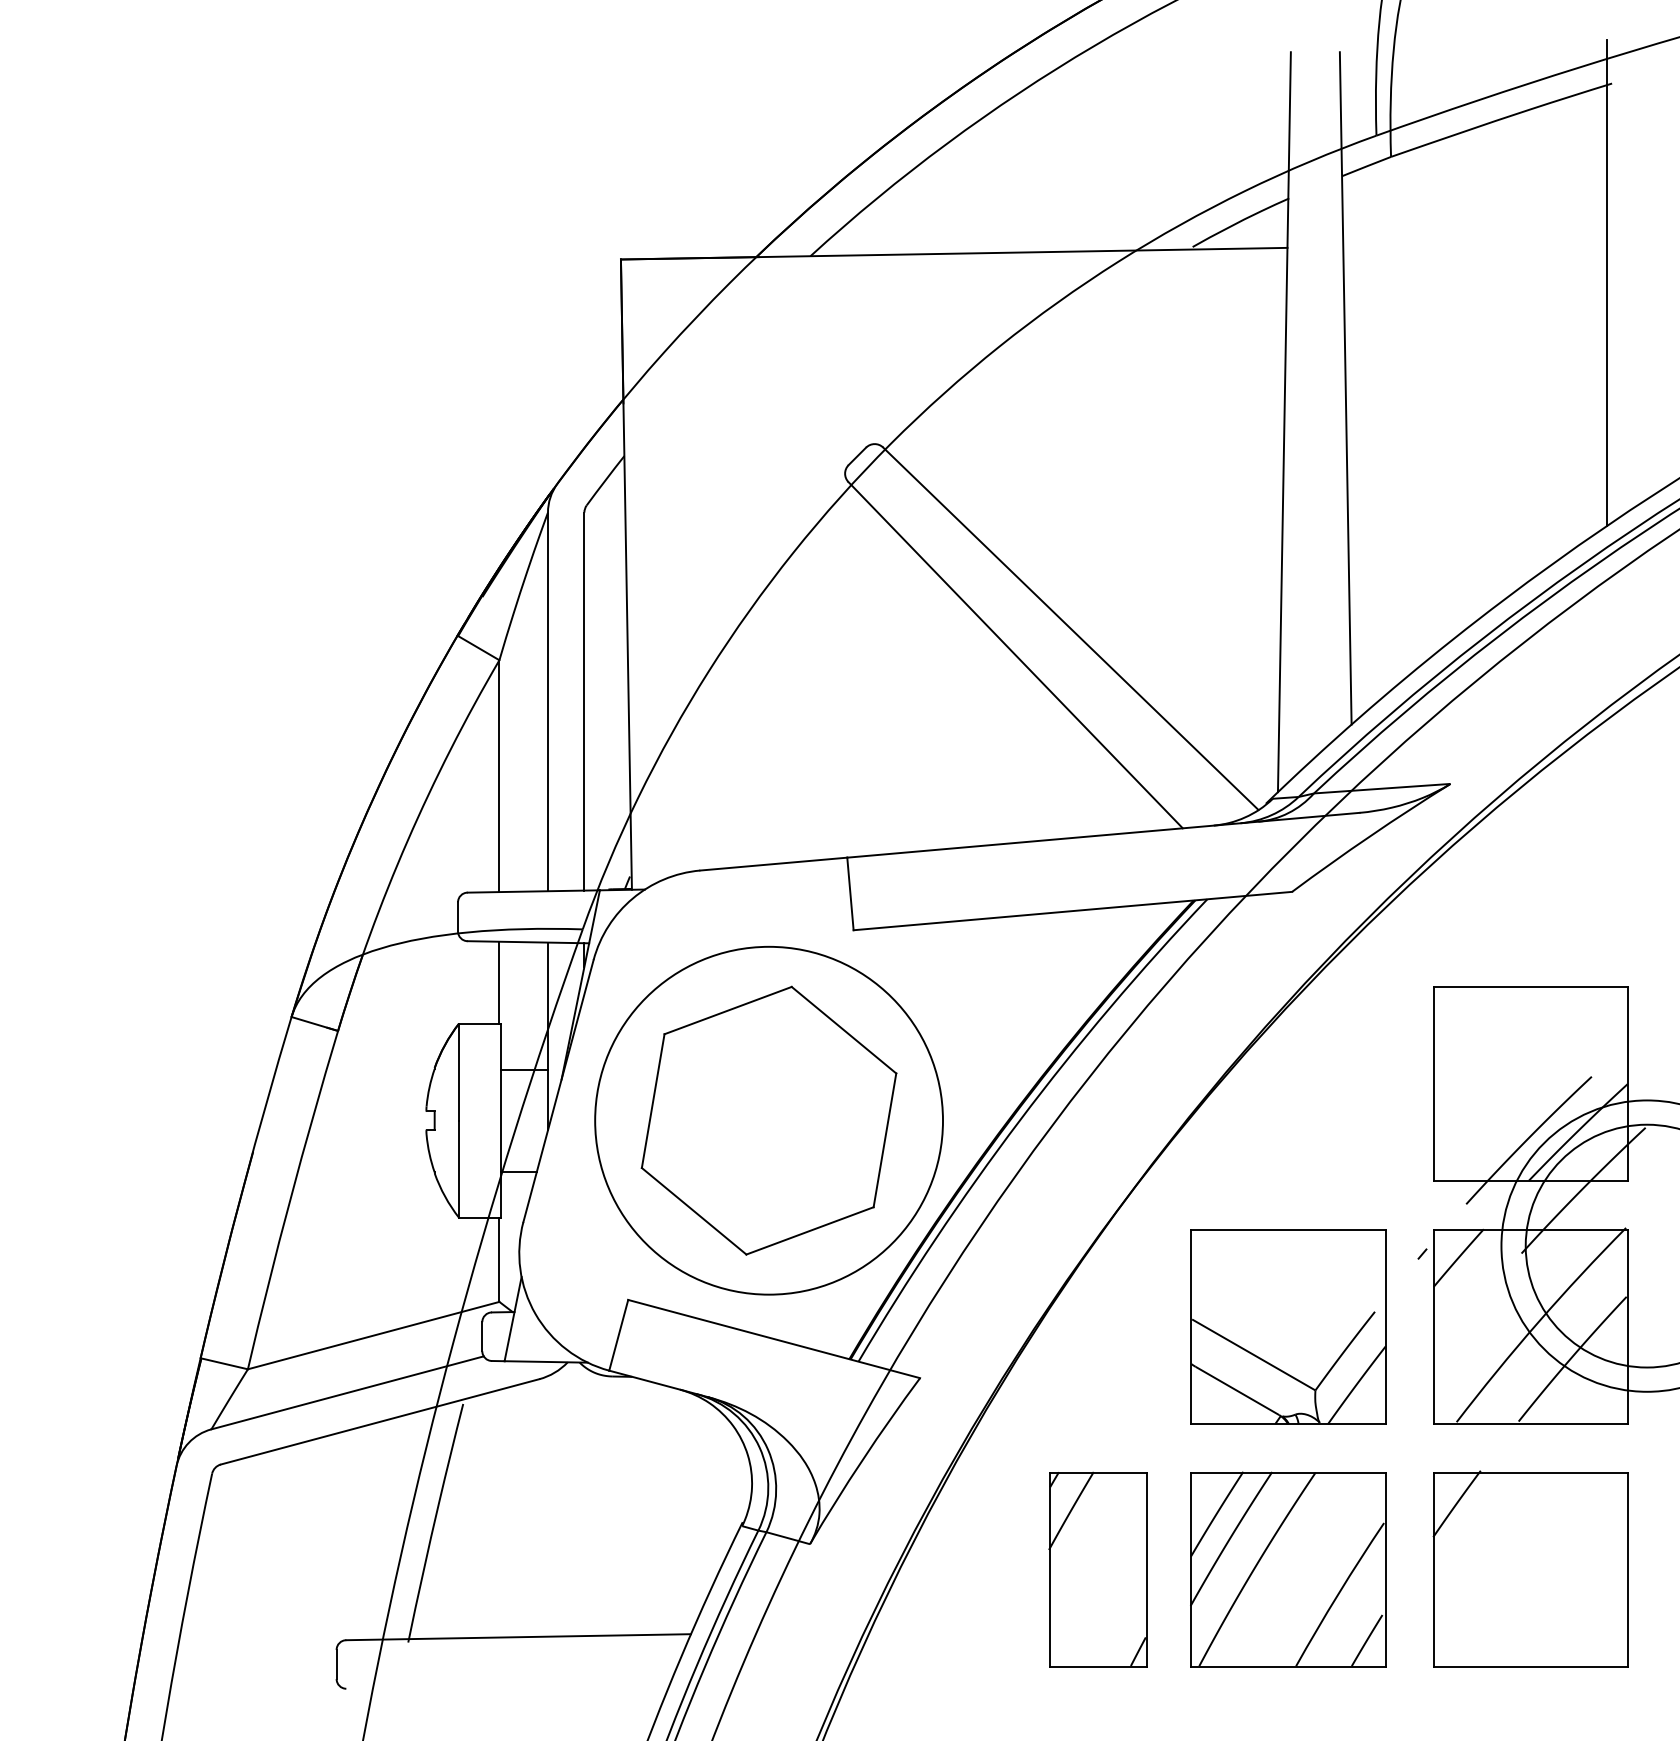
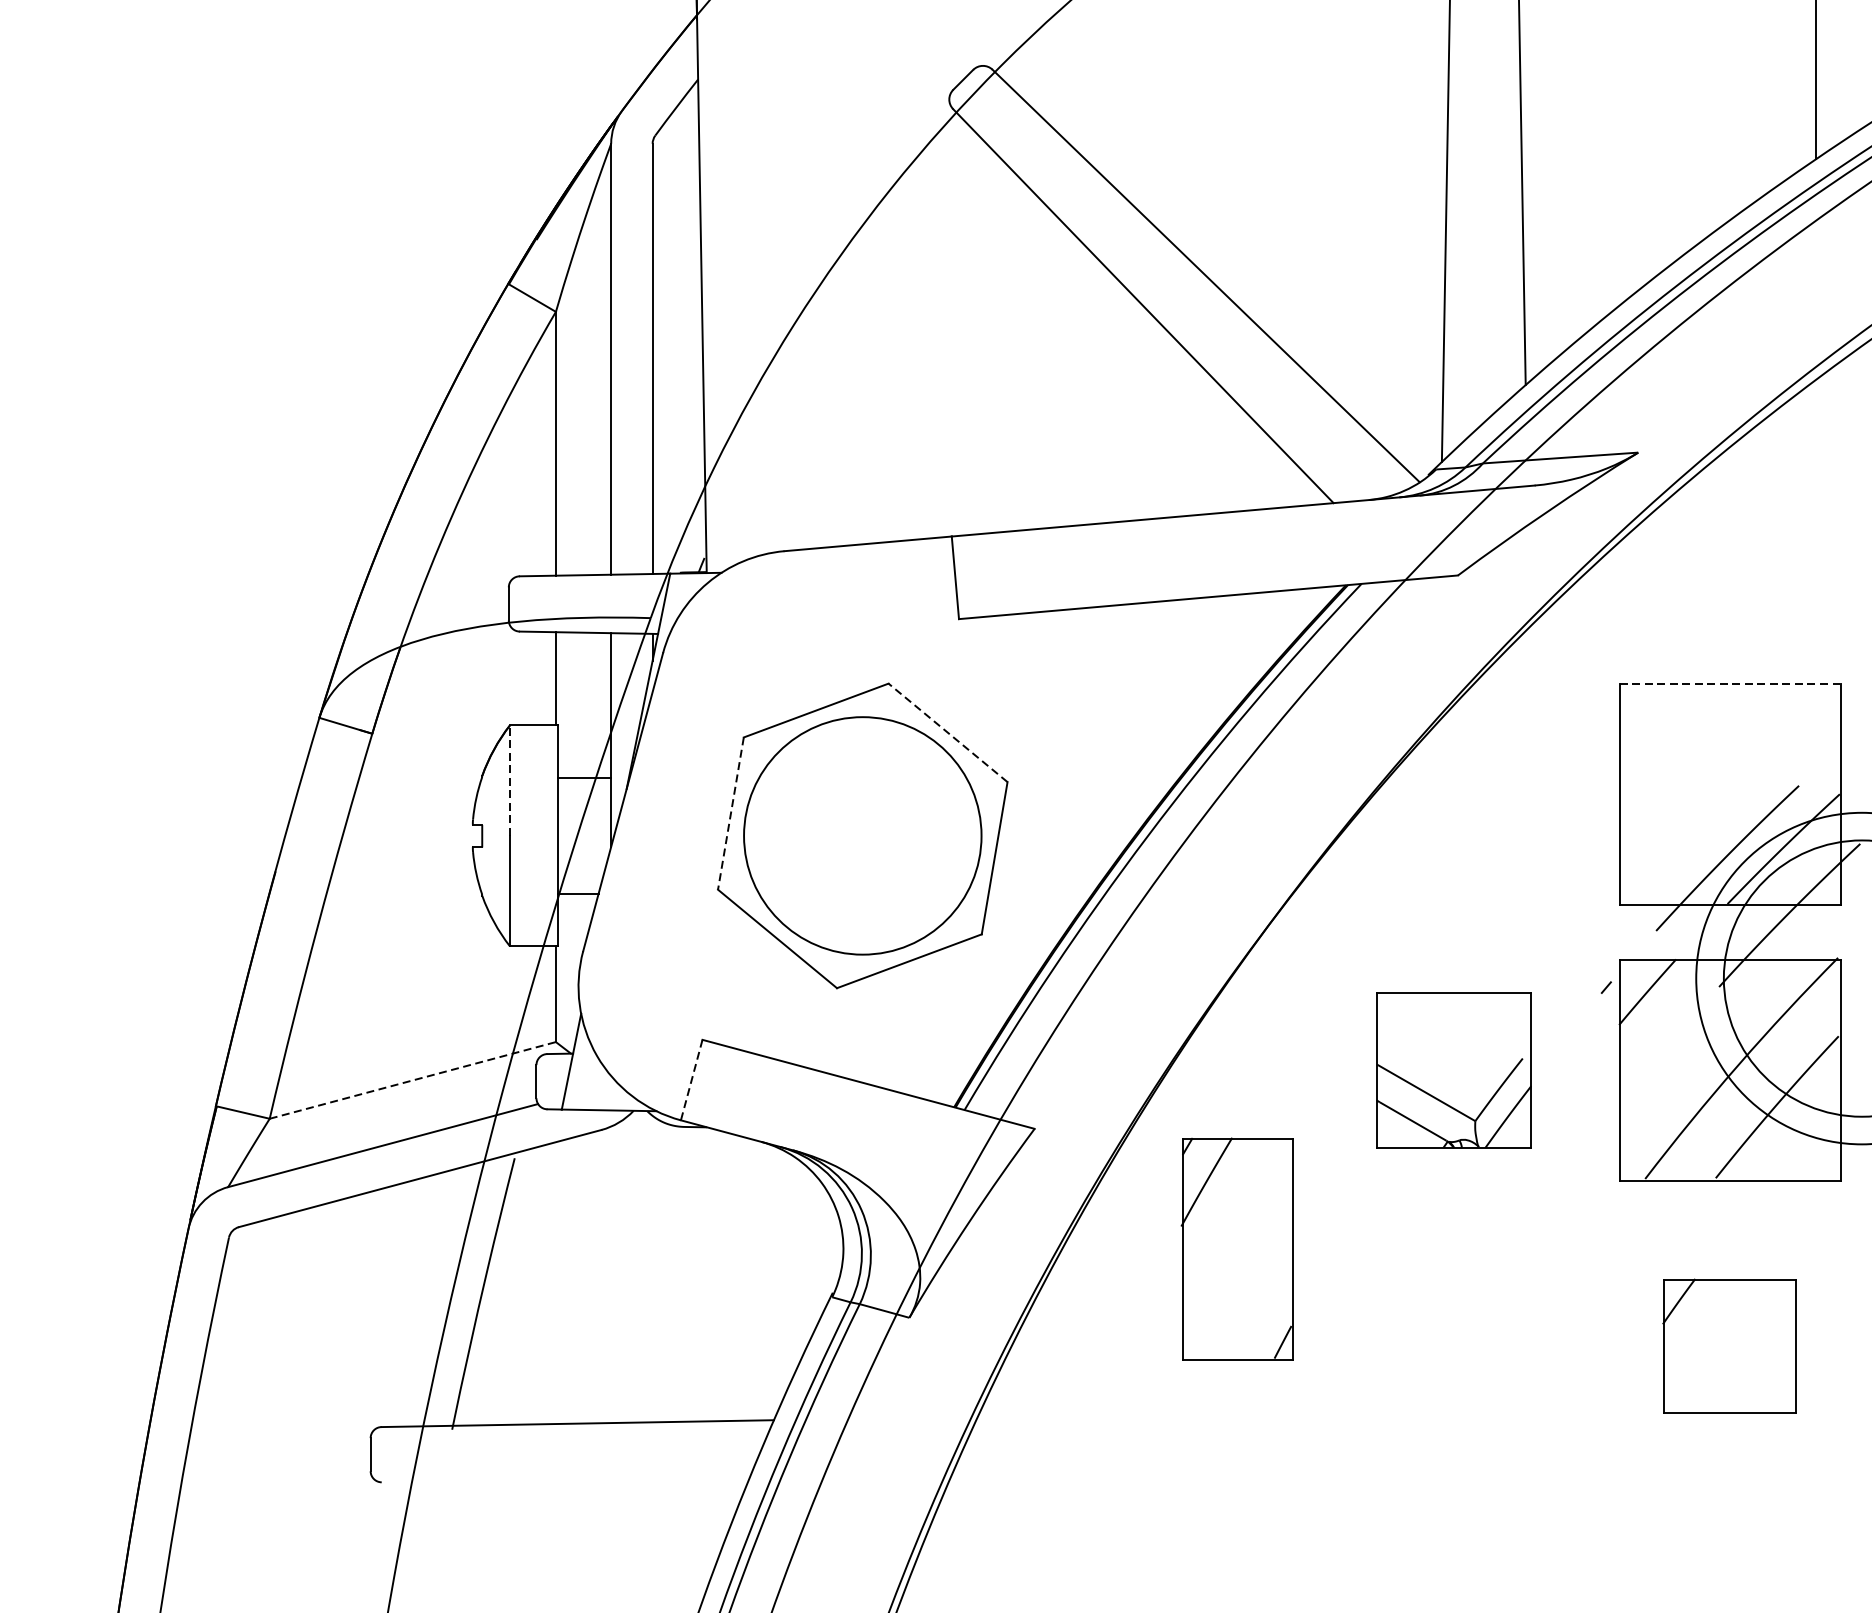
line: (1531, 987) -> (1730, 684), solid -> dashed
line: (844, 1030) -> (948, 733), solid -> dashed
line: (459, 1072) -> (510, 781), solid -> dashed
line: (653, 1101) -> (731, 814), solid -> dashed
circle: (769, 1120) -> (863, 835), size x0.6
part: (1288, 1326) -> (1453, 1070), size x0.7
line: (374, 1335) -> (413, 1080), solid -> dashed
line: (618, 1335) -> (691, 1080), solid -> dashed
part: (1530, 1568) -> (1729, 1345), size x0.6
part: (1097, 1569) -> (1236, 1248), moved
part: (1288, 1569) -> (1453, 1346), removed

